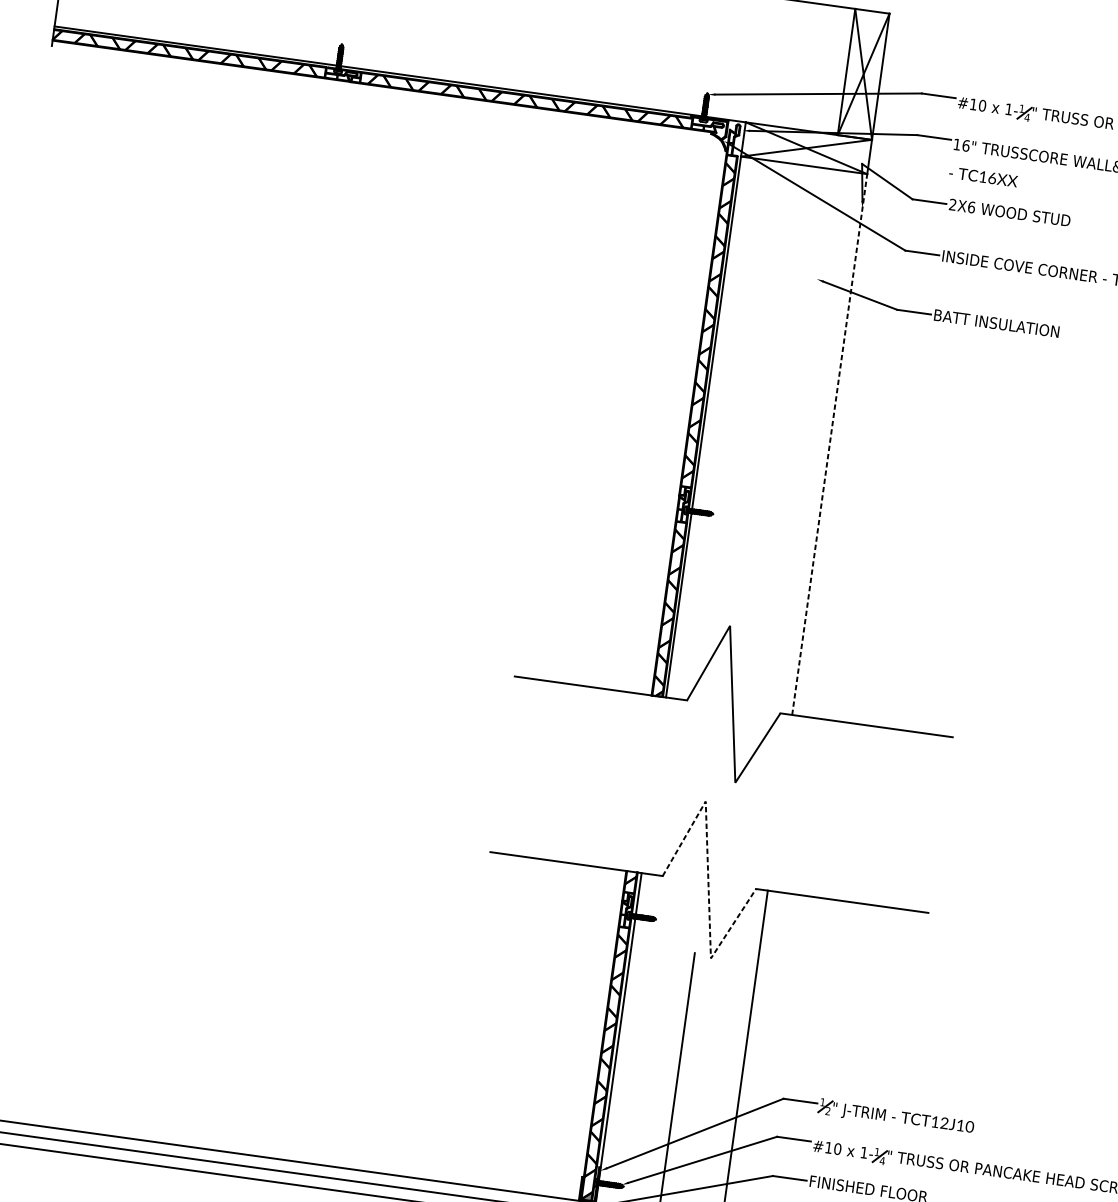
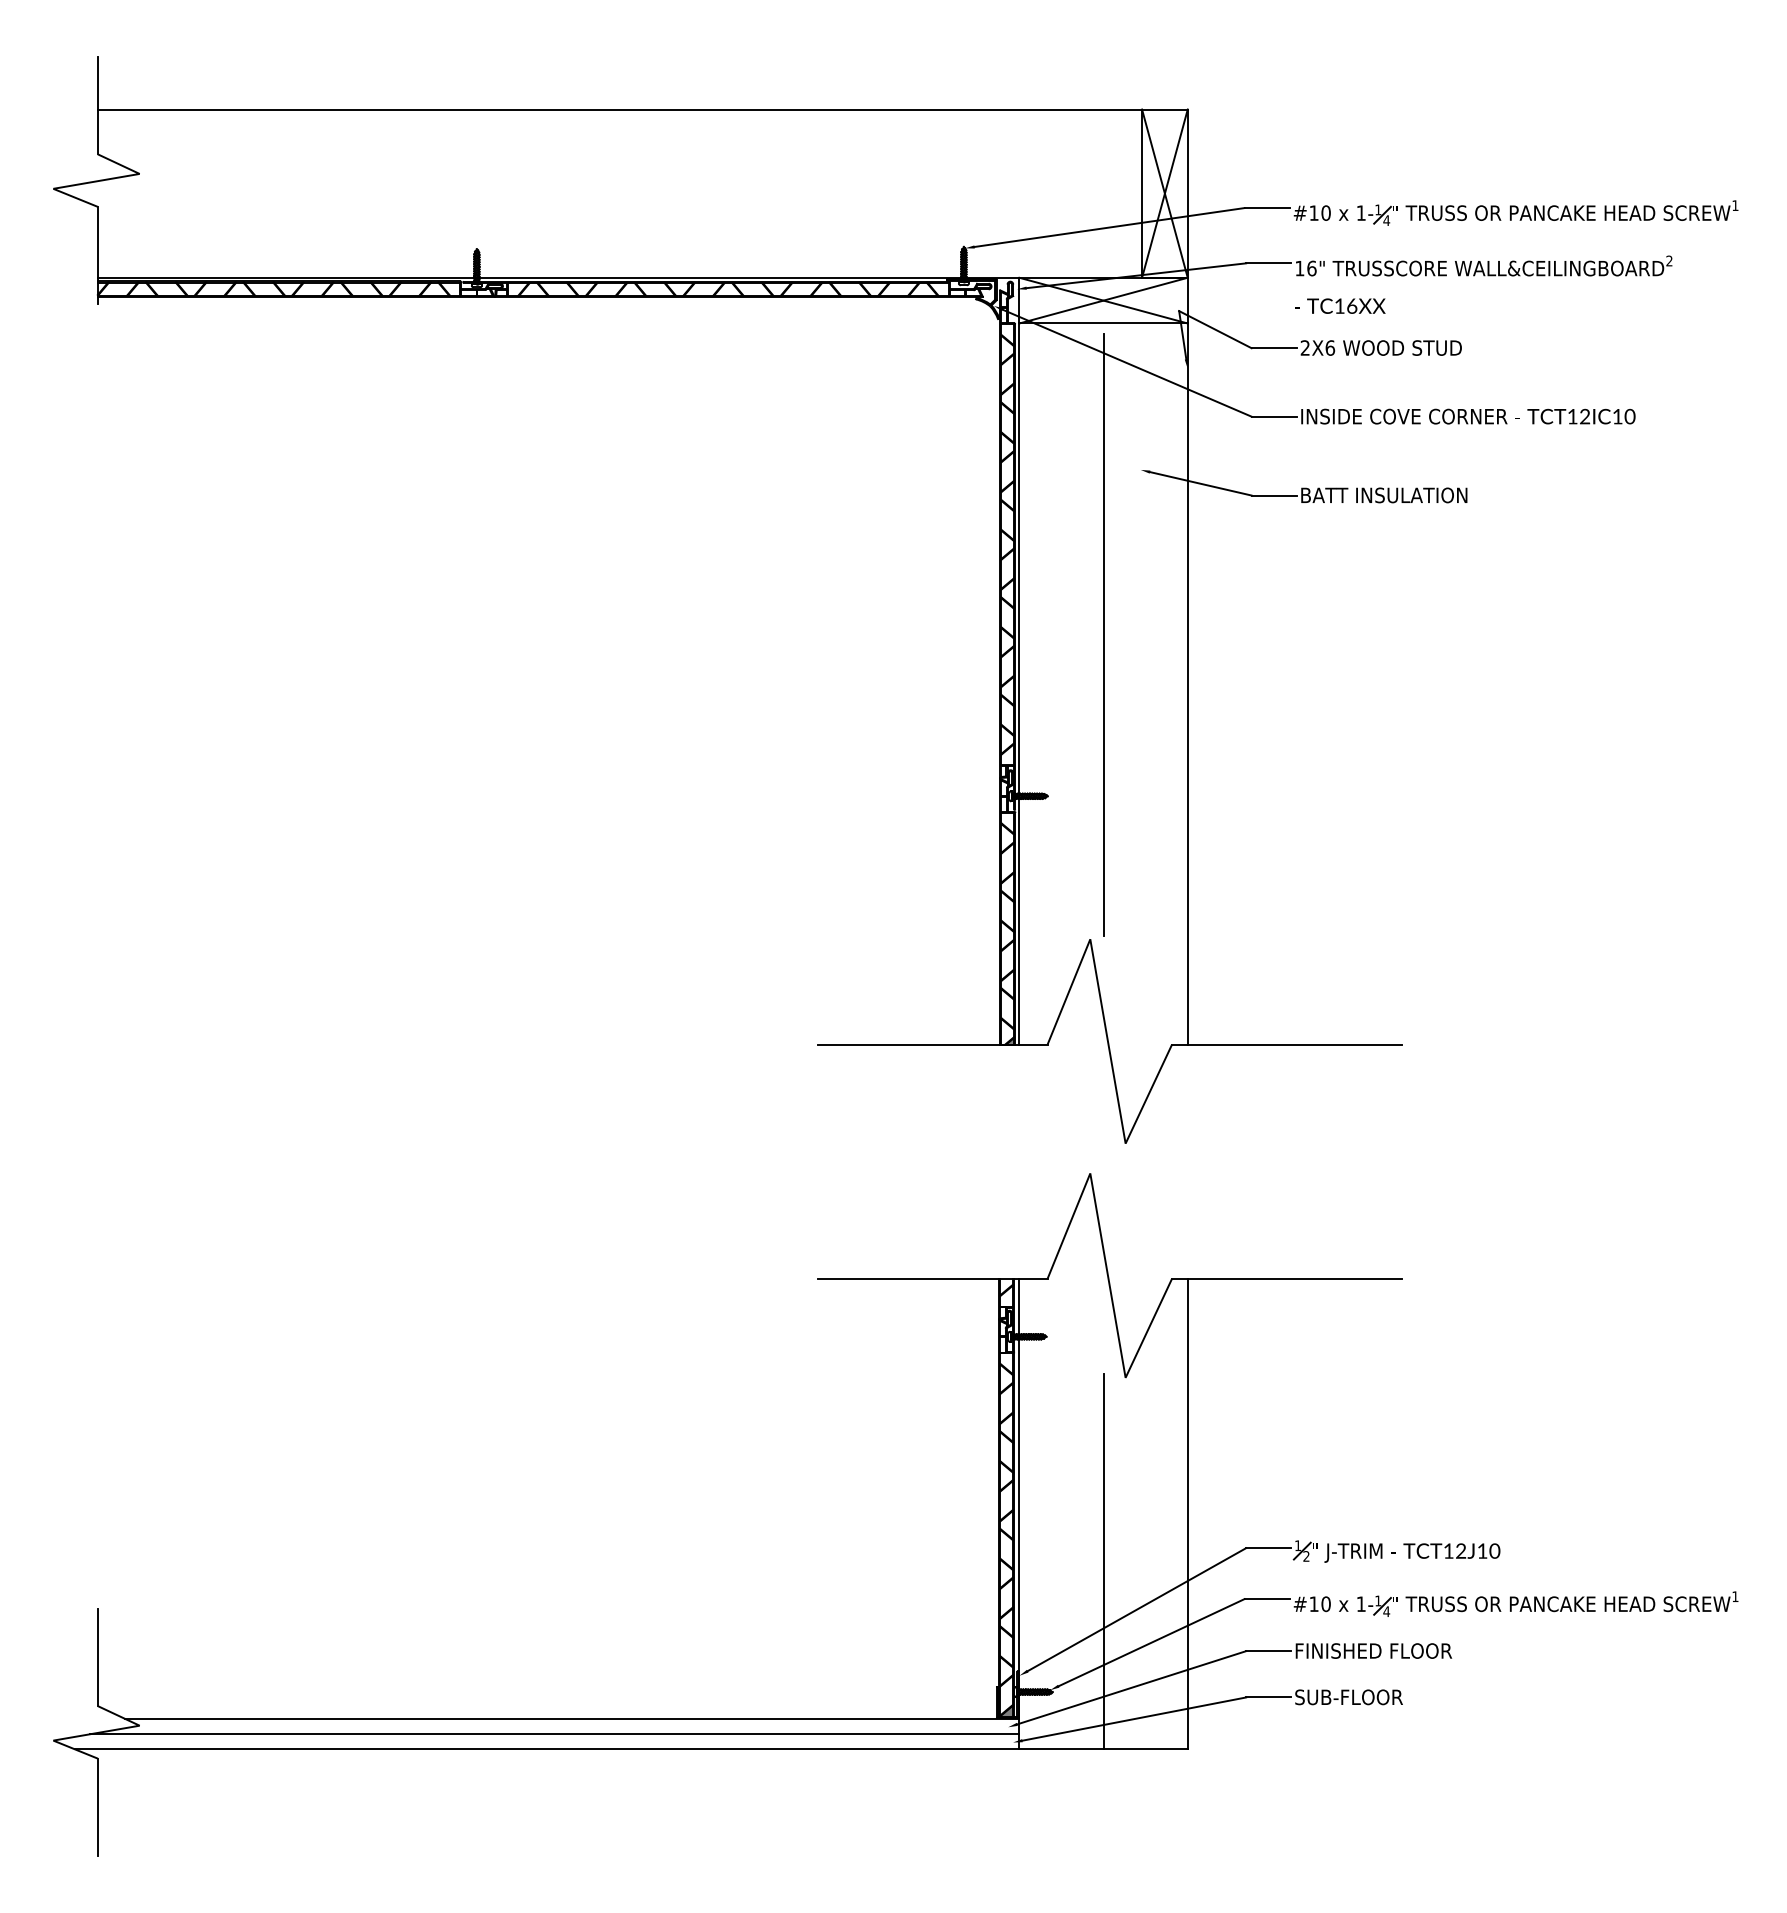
line: (771, 398) -> (1103, 634), added
line: (829, 444) -> (1187, 684), dashed -> solid
line: (708, 878) -> (1107, 1273), dashed -> solid

